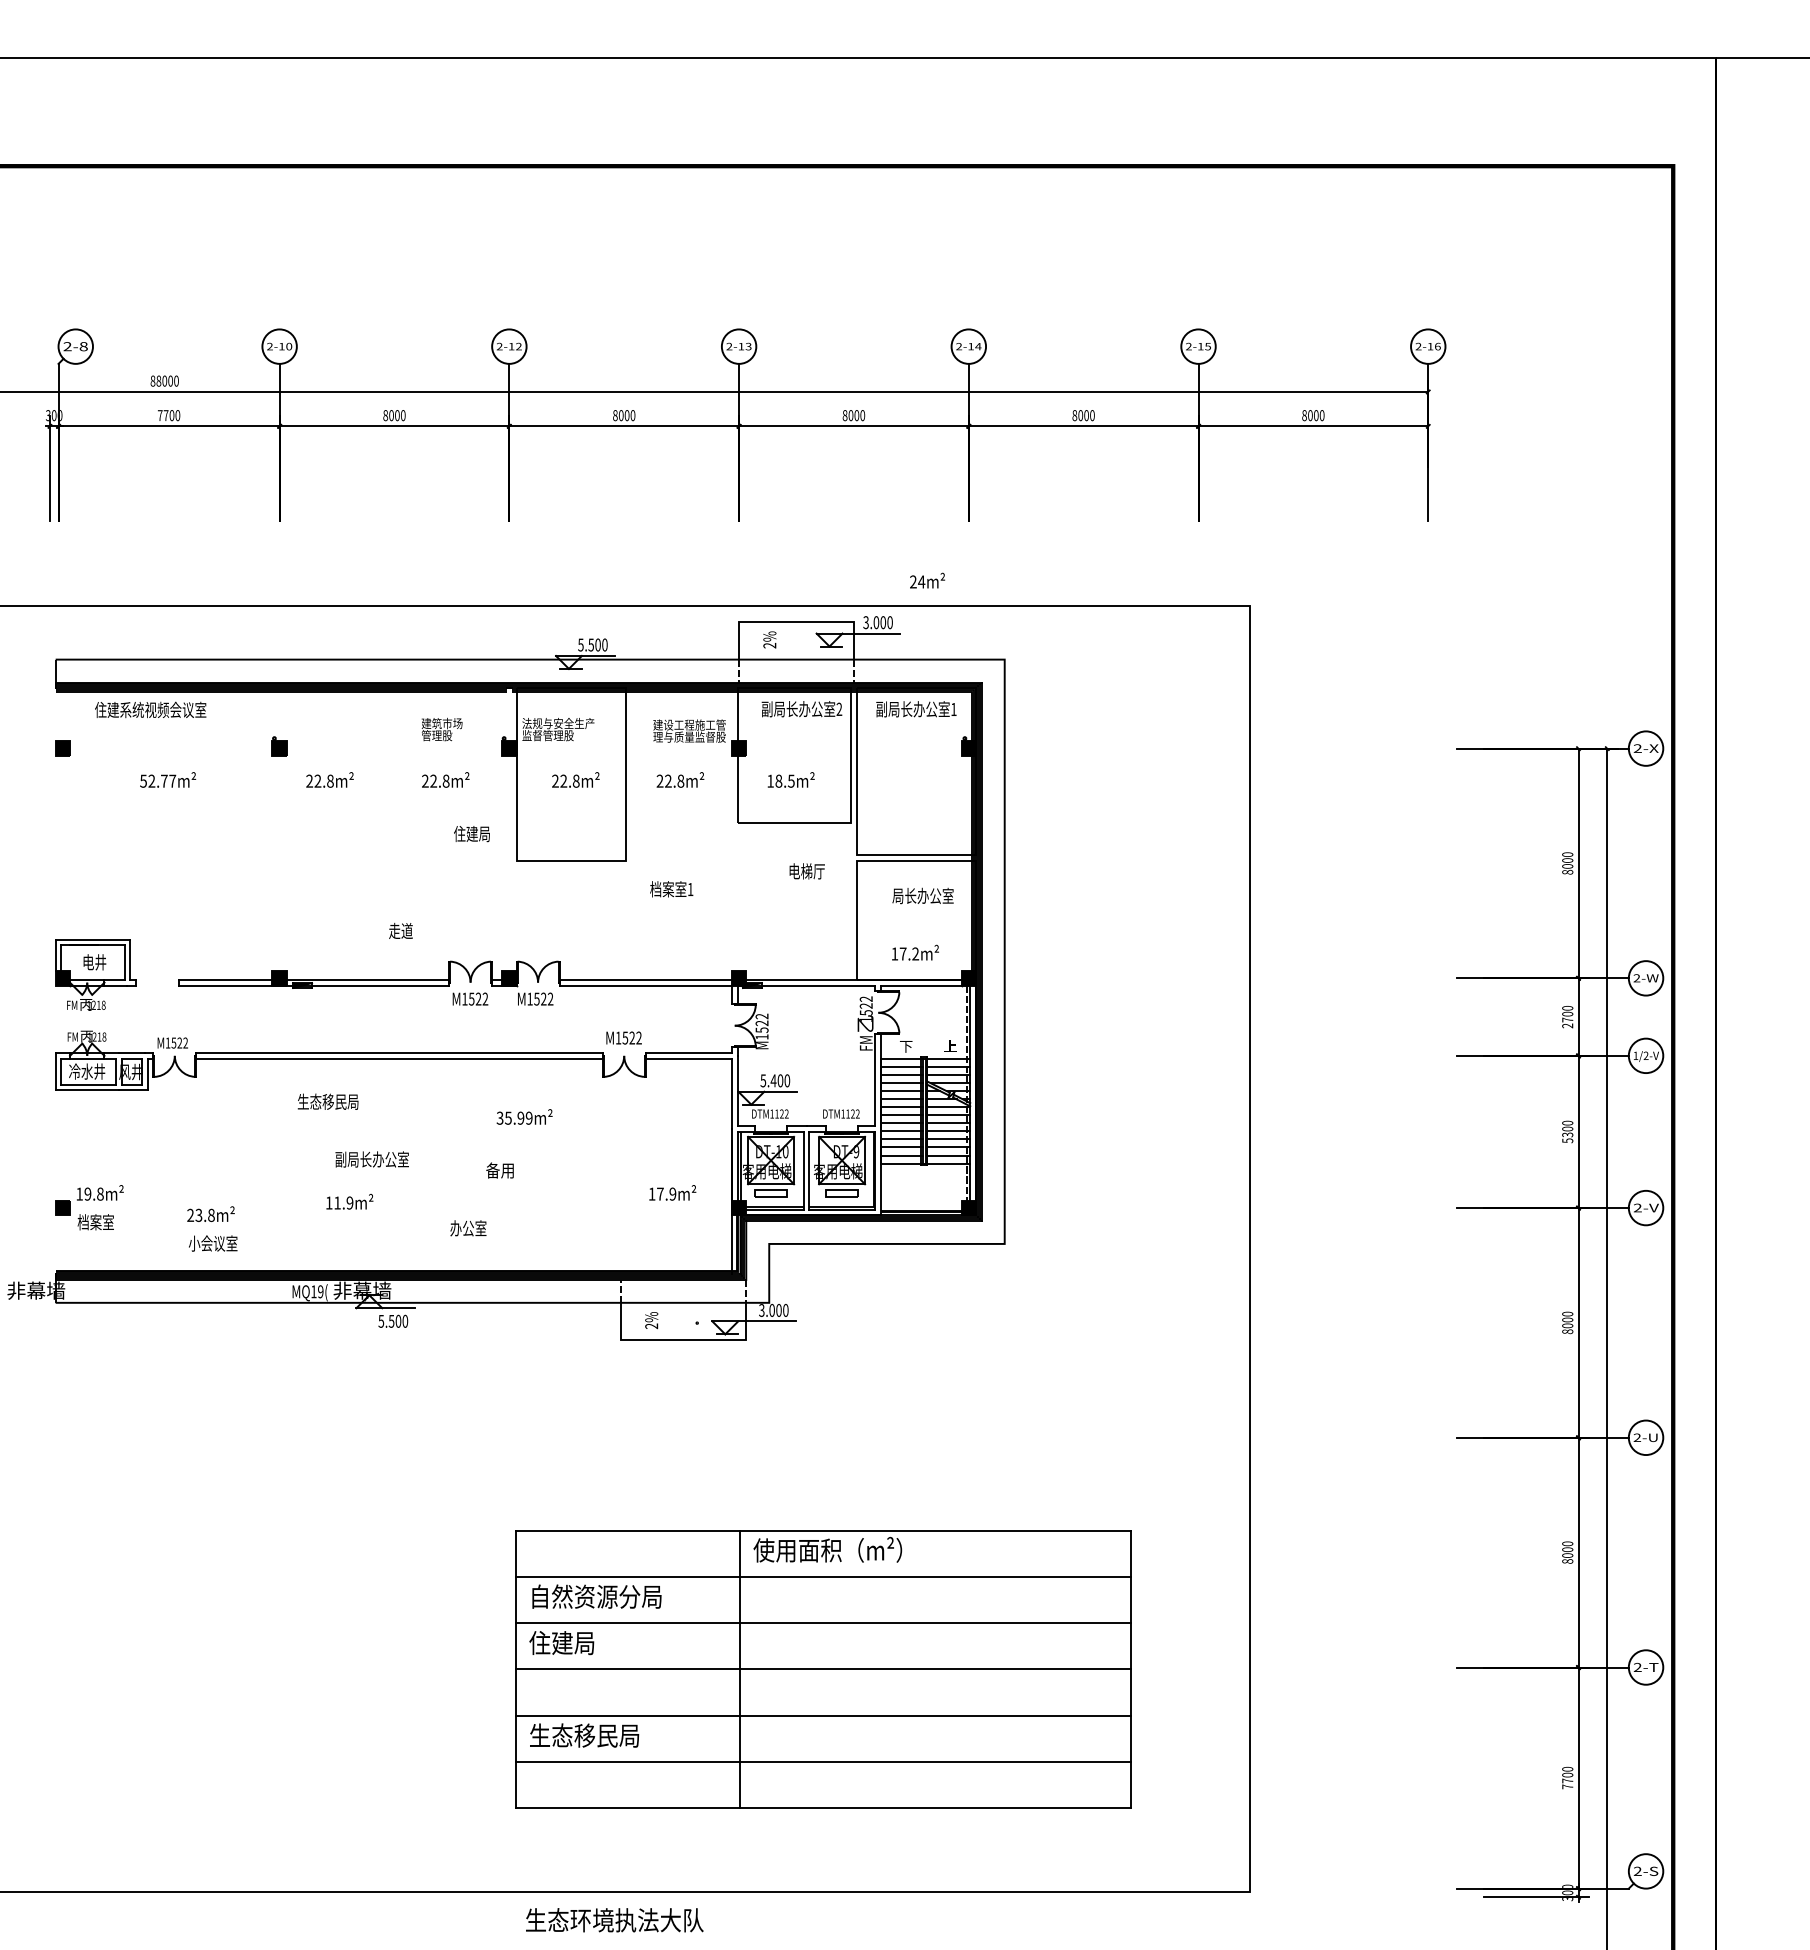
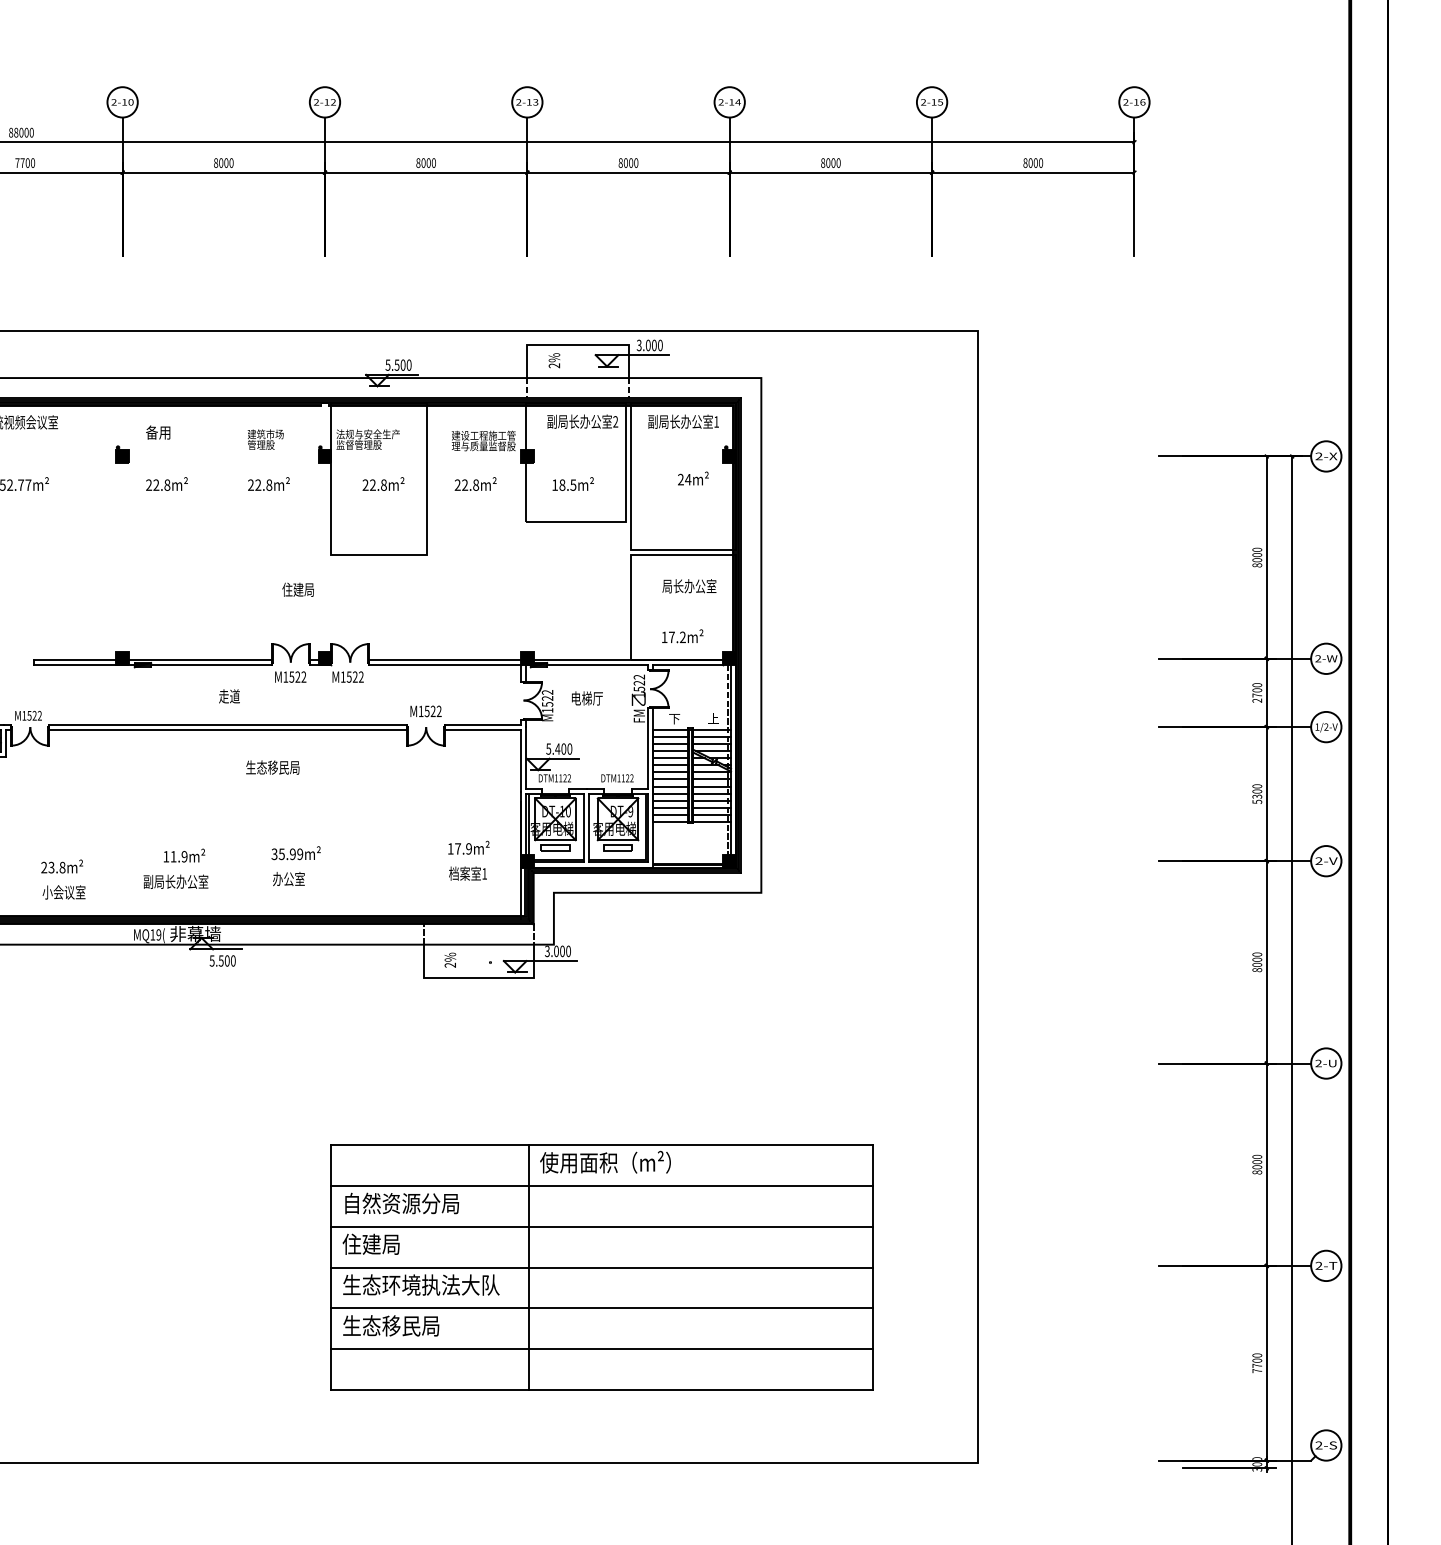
text: (927, 580) -> (693, 478), moved
text: (471, 834) -> (297, 590), moved
text: (806, 871) -> (586, 698), moved
text: (671, 889) -> (467, 873), moved
text: (400, 930) -> (229, 695), moved
text: (327, 1101) -> (272, 767), moved
text: (524, 1116) -> (296, 852), moved
text: (371, 1159) -> (175, 881), moved
text: (499, 1170) -> (157, 432), moved
text: (614, 1920) -> (421, 1285), moved

